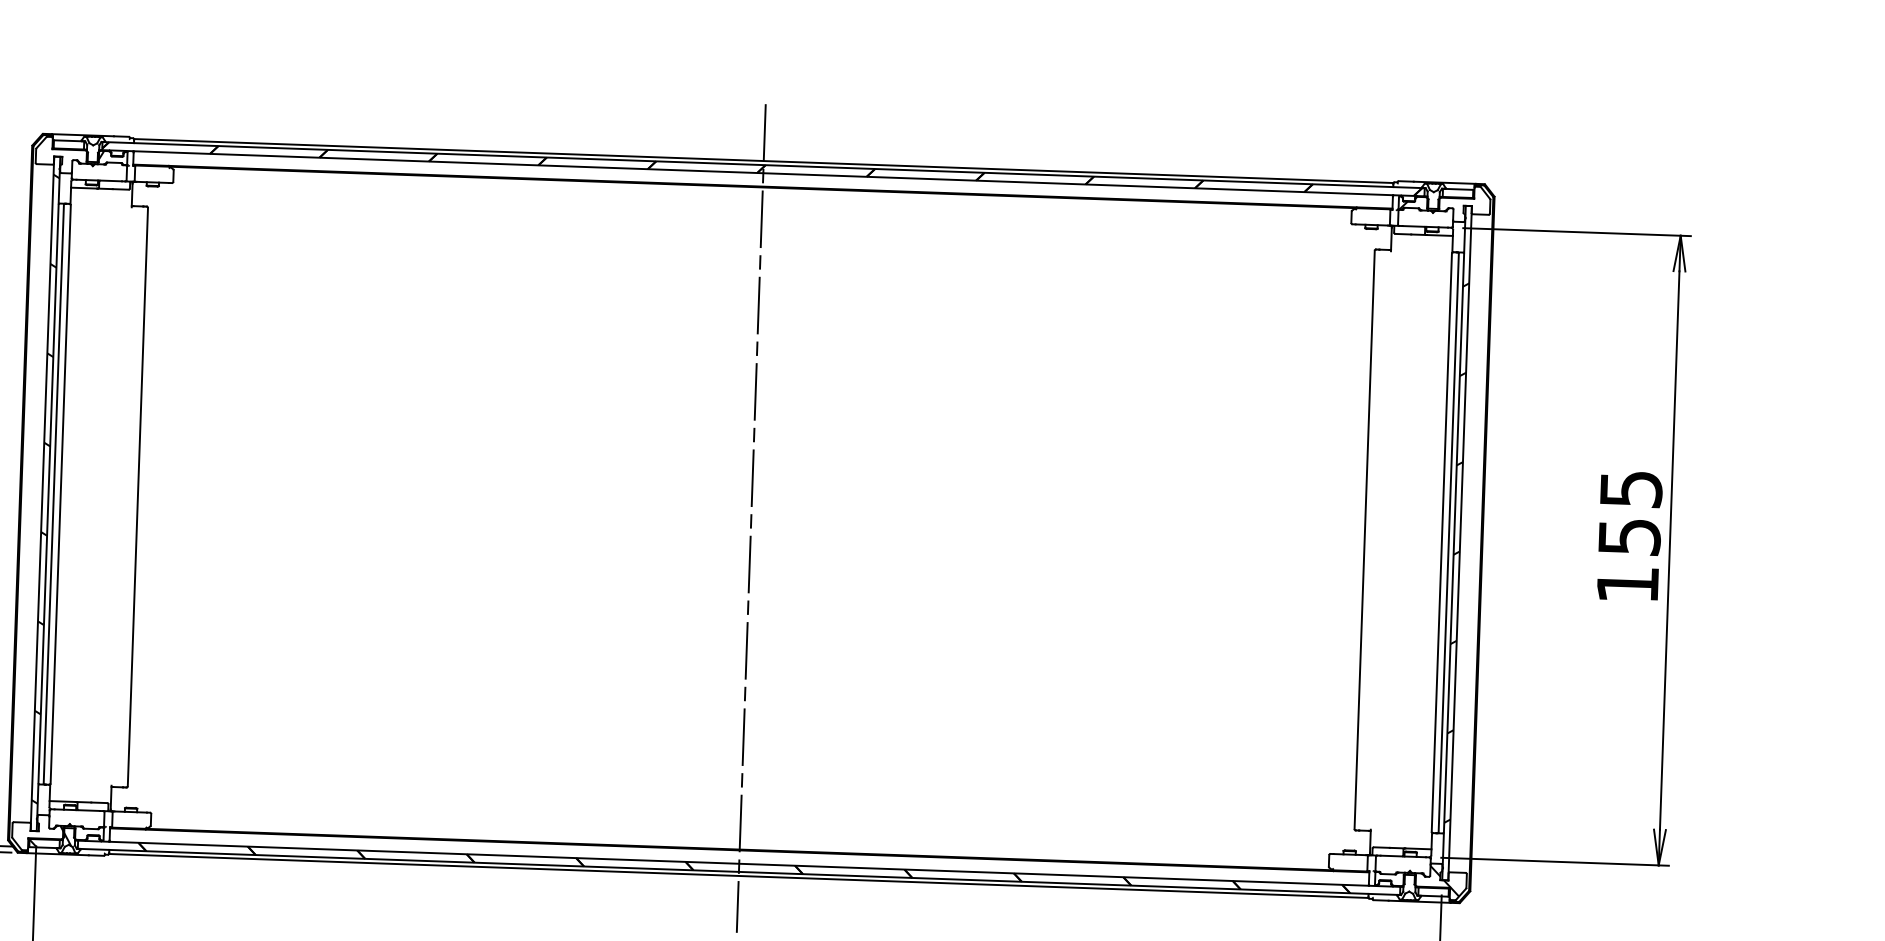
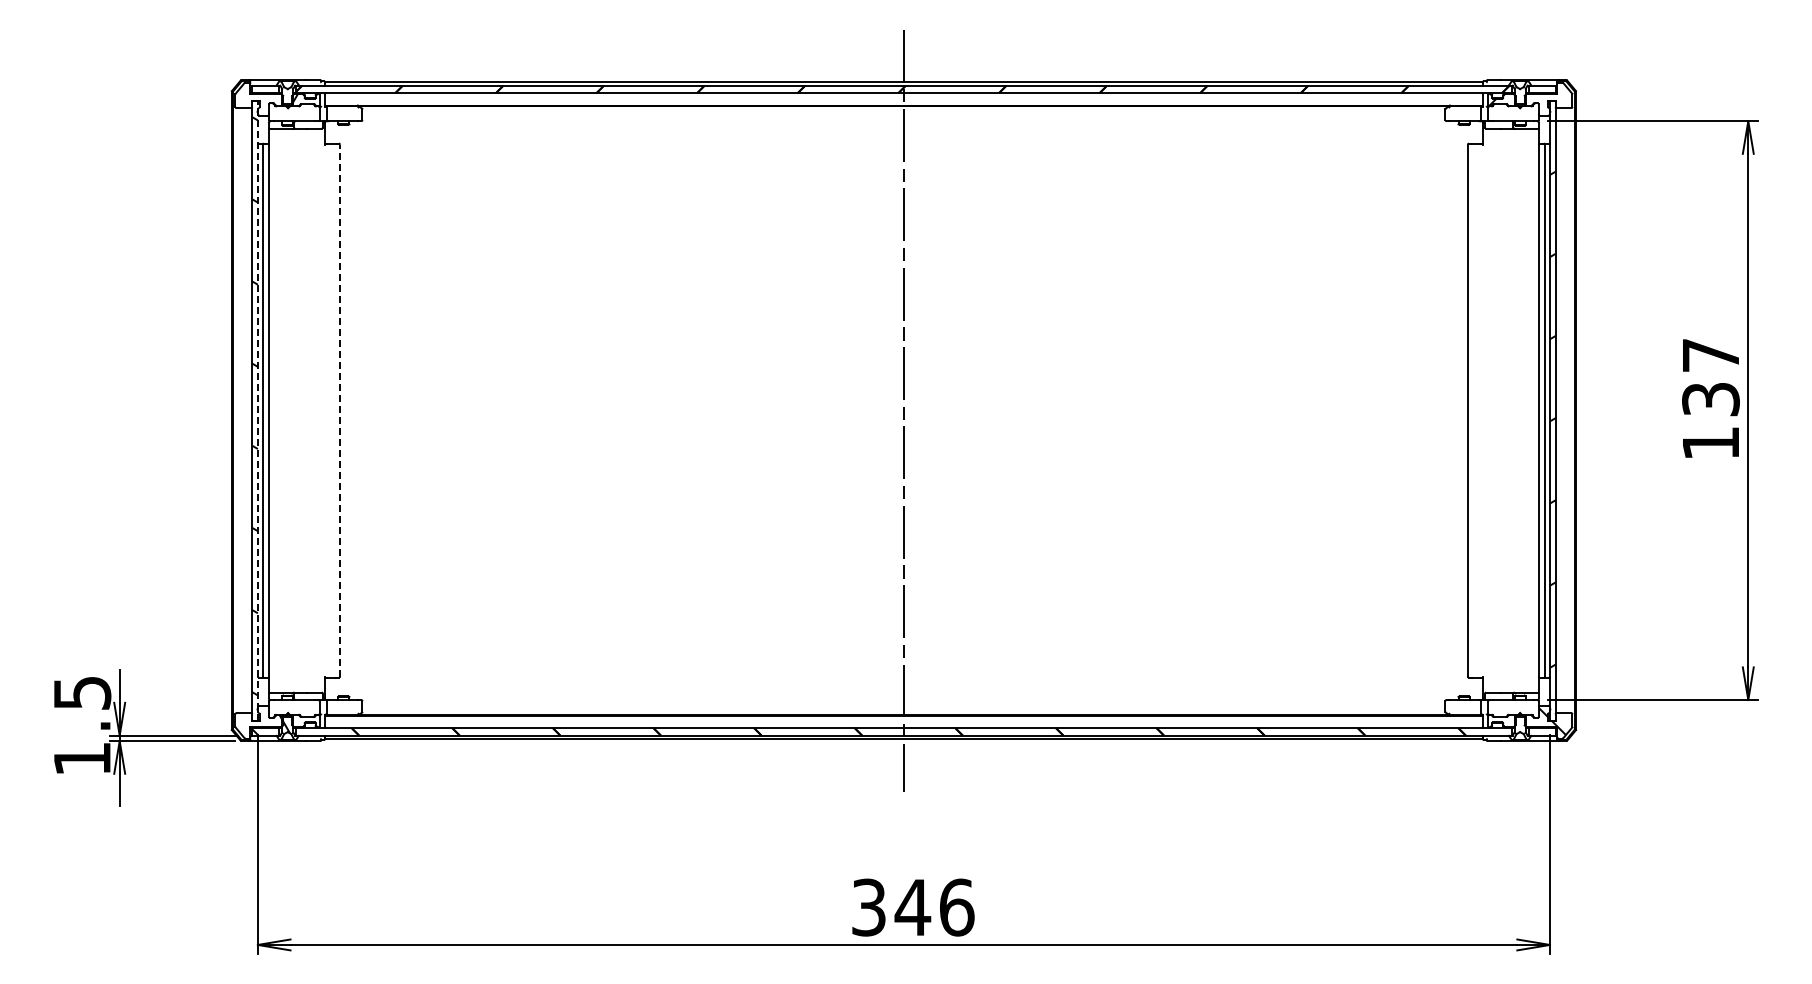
line: (48, 493) -> (257, 410), solid -> dashed
line: (138, 496) -> (340, 410), solid -> dashed
text: (1629, 513) -> (1710, 377), 155 -> 137

